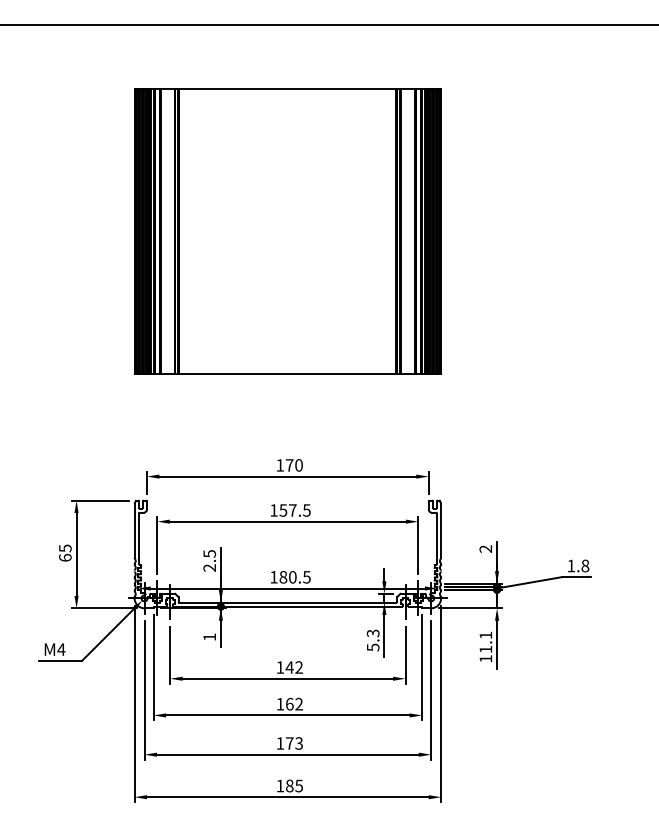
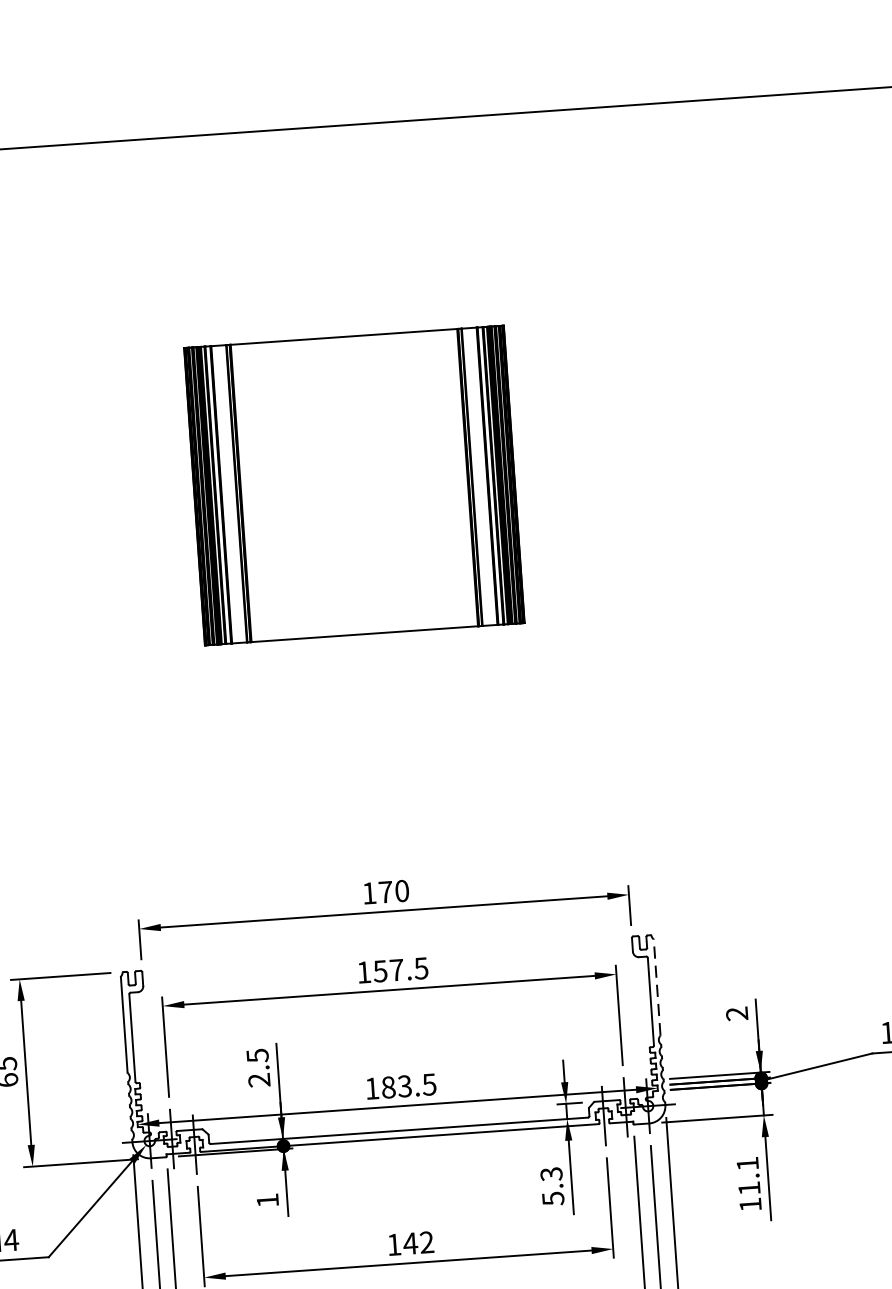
part: (287, 231) -> (353, 485), size x0.6
line: (441, 530) -> (657, 986), solid -> dashed
text: (292, 577) -> (404, 1086), 180.5 -> 183.5

